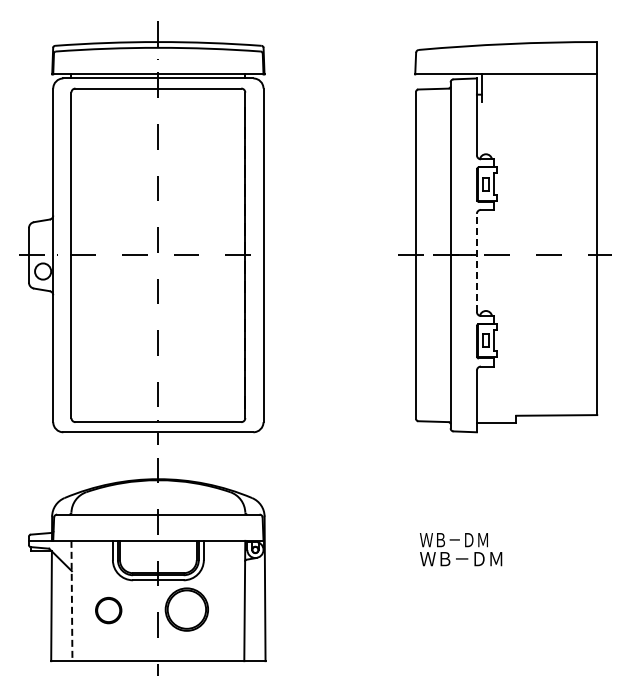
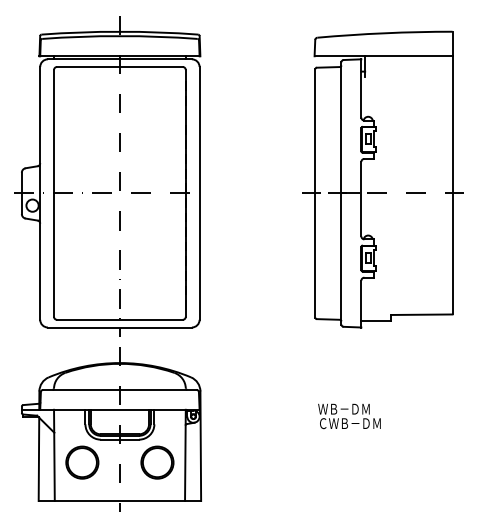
line: (476, 262) -> (361, 198), dashed -> solid
text: (461, 558) -> (349, 423), ＷＢ－ＤＭ -> ＣＷＢ－ＤＭ
line: (71, 601) -> (54, 455), dashed -> solid
part: (186, 609) -> (157, 462), moved
part: (108, 610) -> (82, 462), size x1.67

